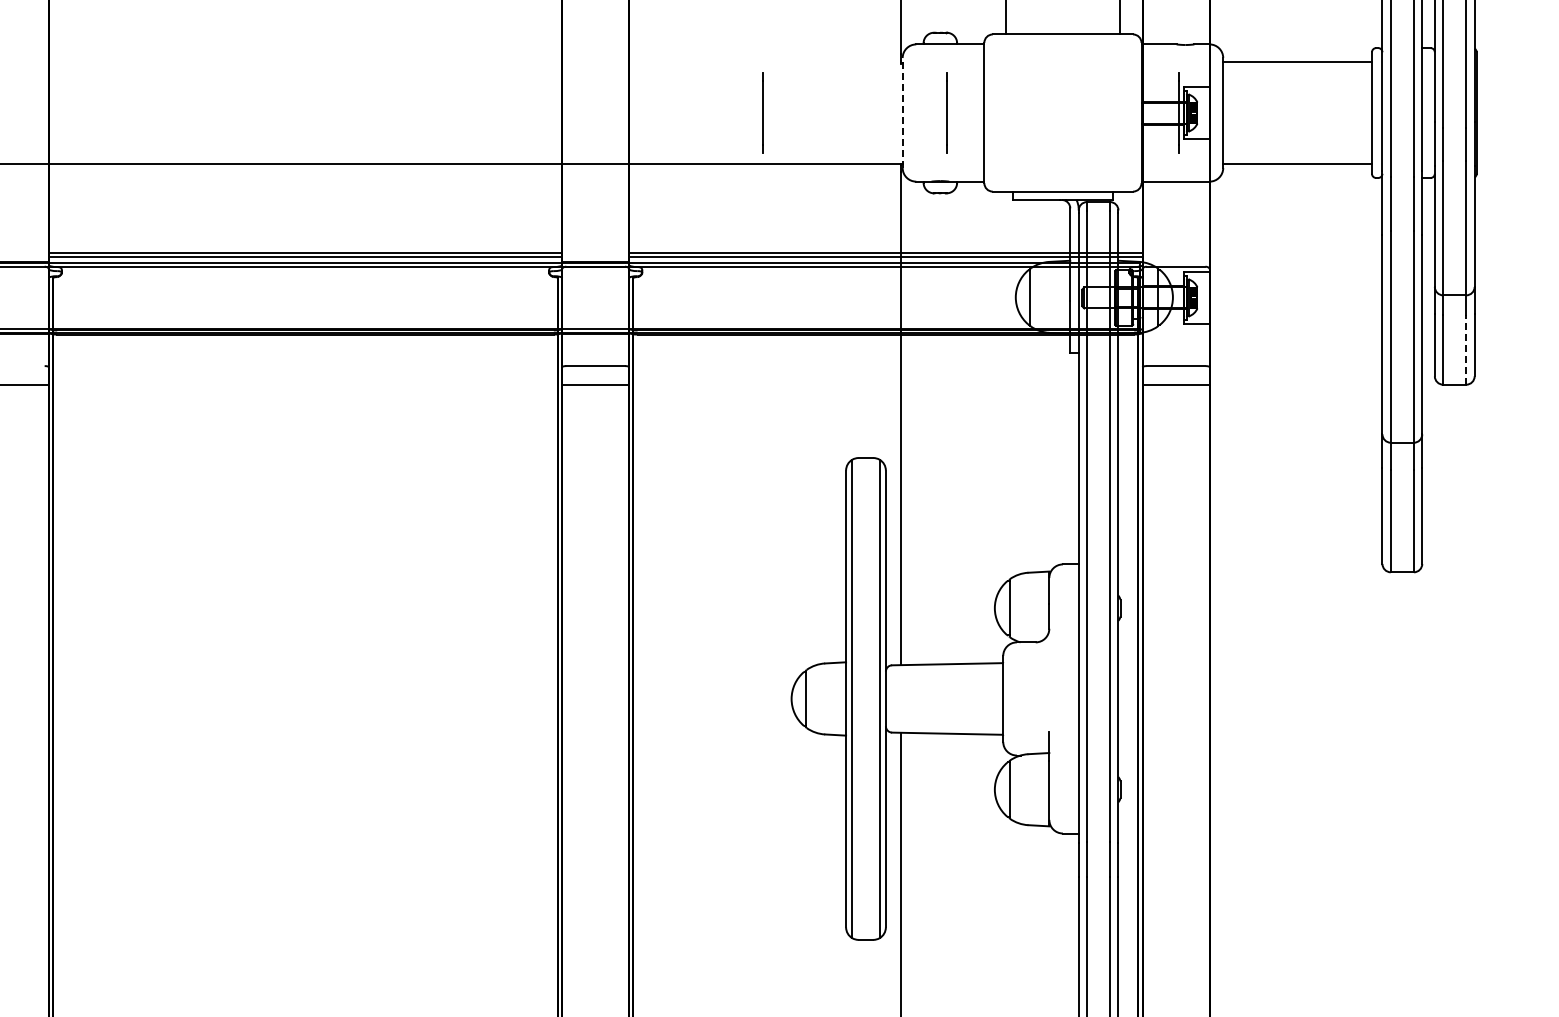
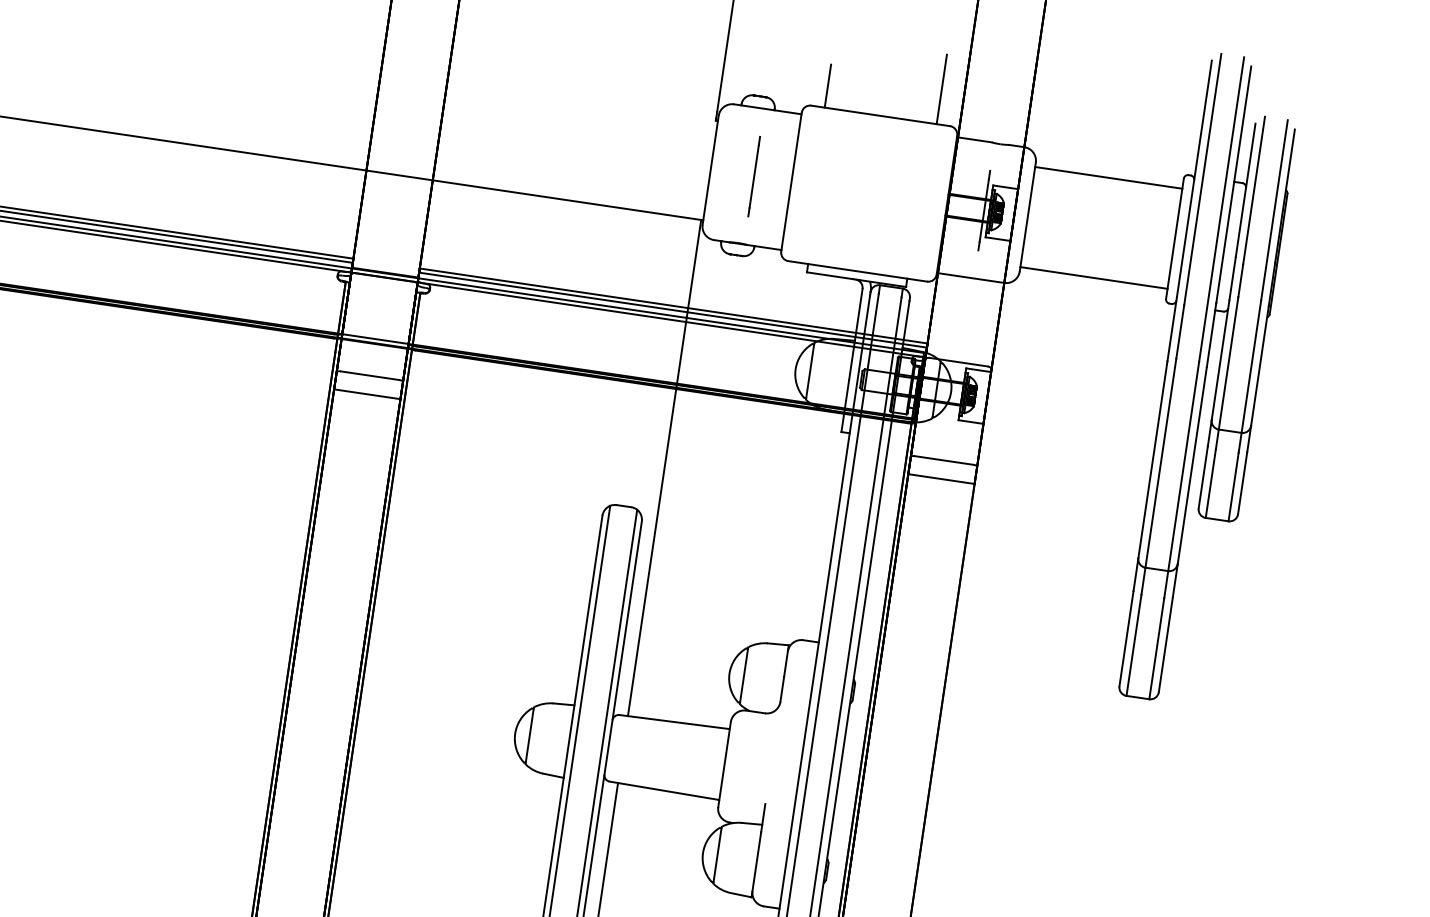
line: (762, 112) -> (572, 149), removed
line: (902, 113) -> (710, 170), dashed -> solid
line: (1466, 350) -> (1233, 487), dashed -> solid

